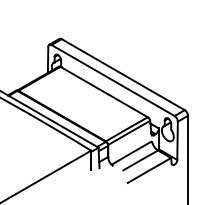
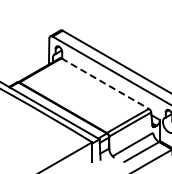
line: (104, 92) -> (105, 84), solid -> dashed

